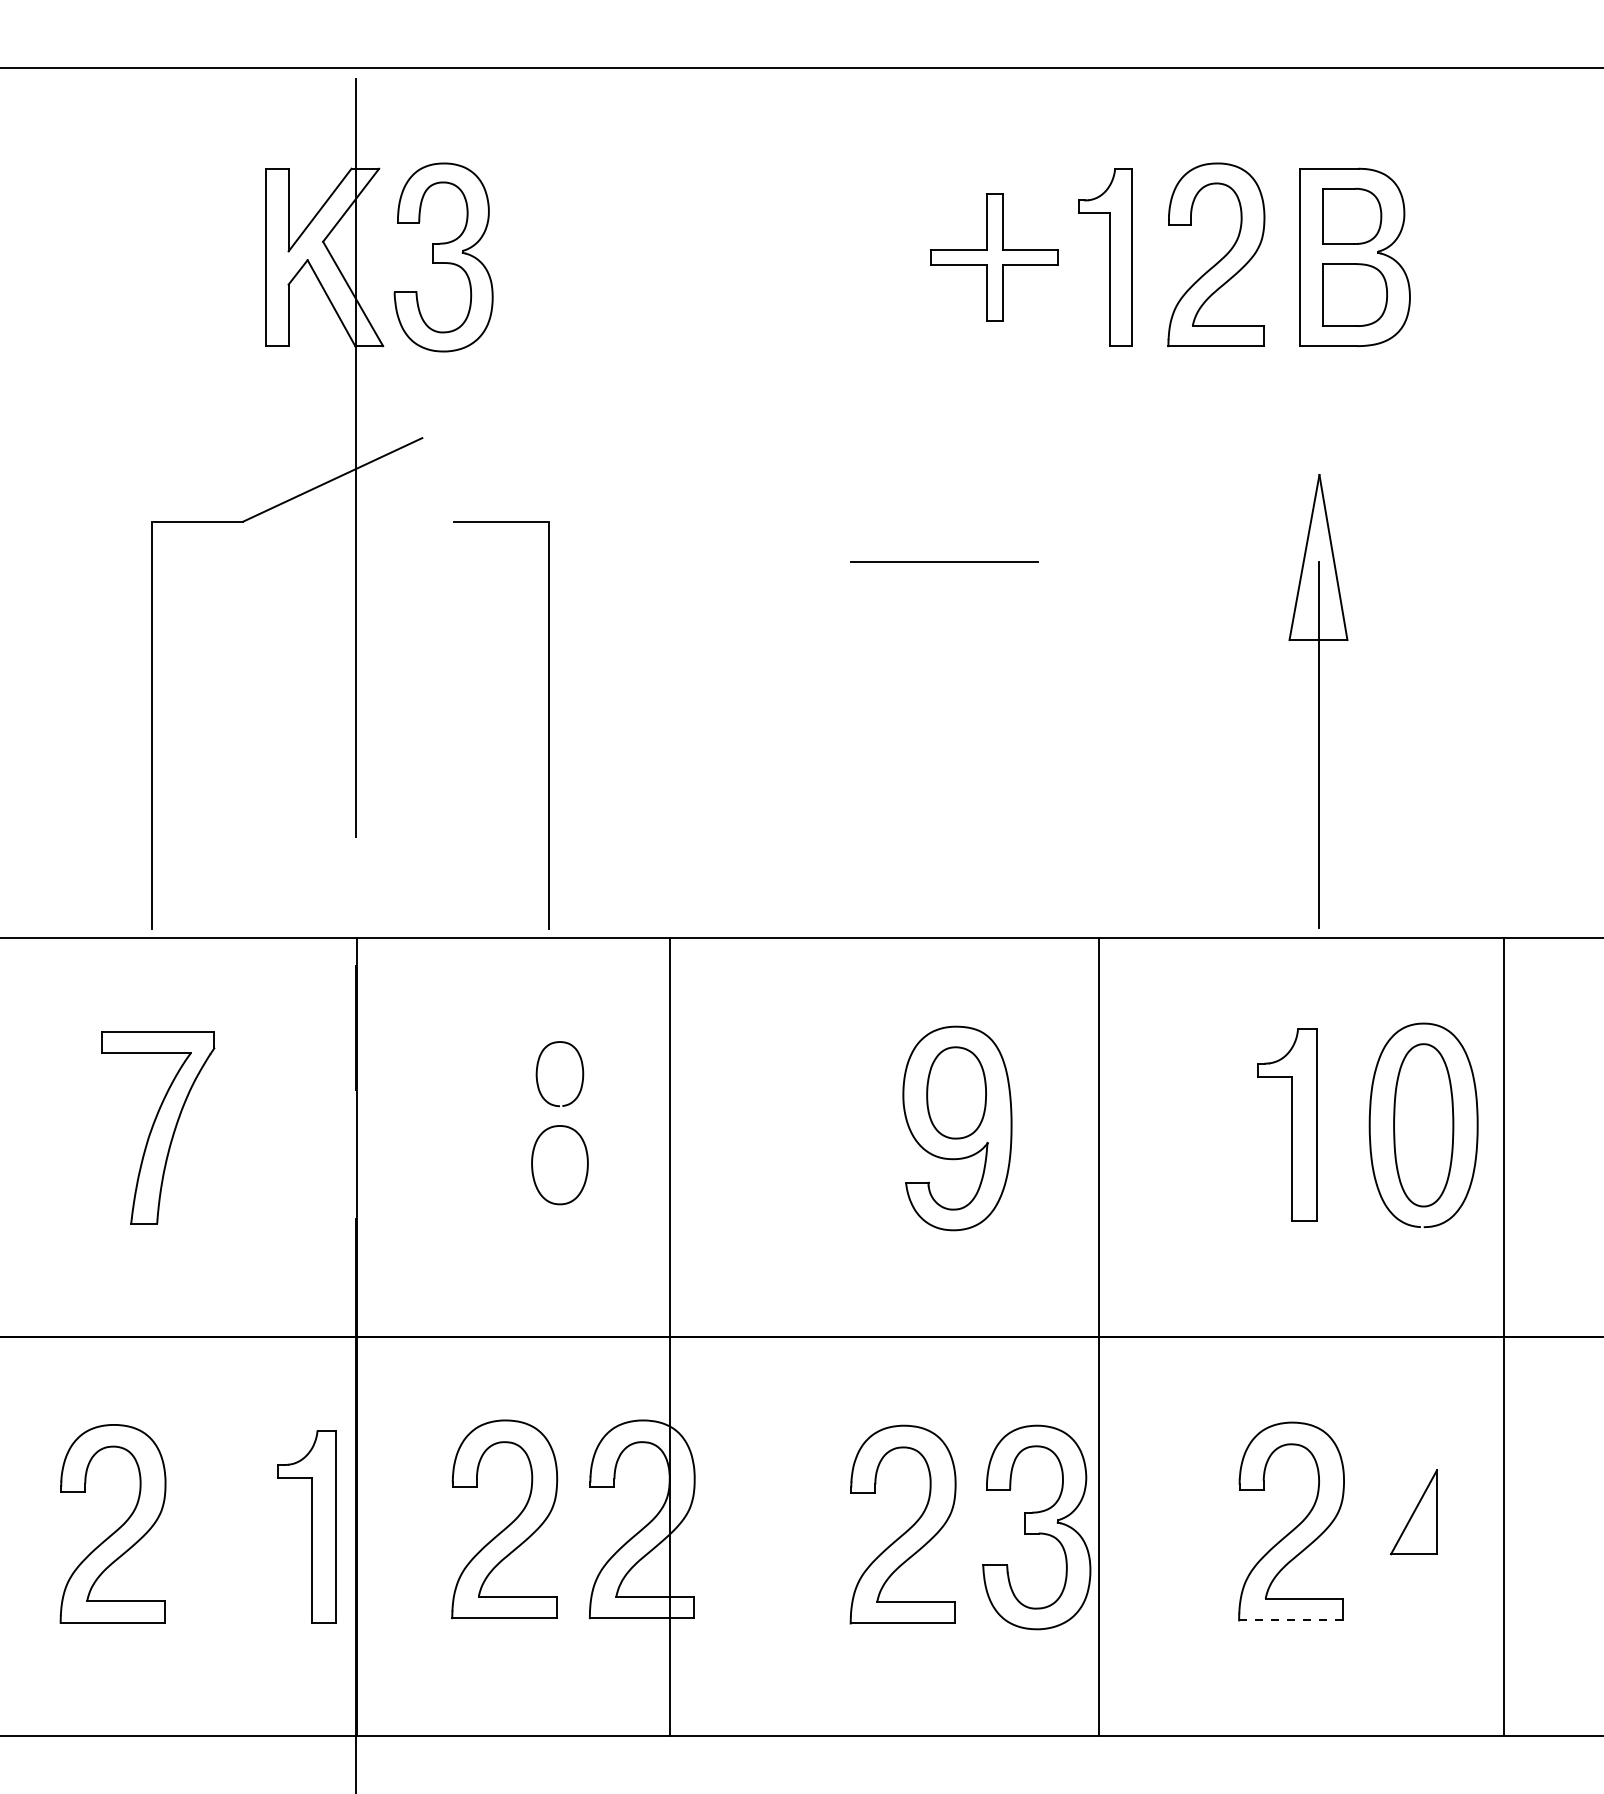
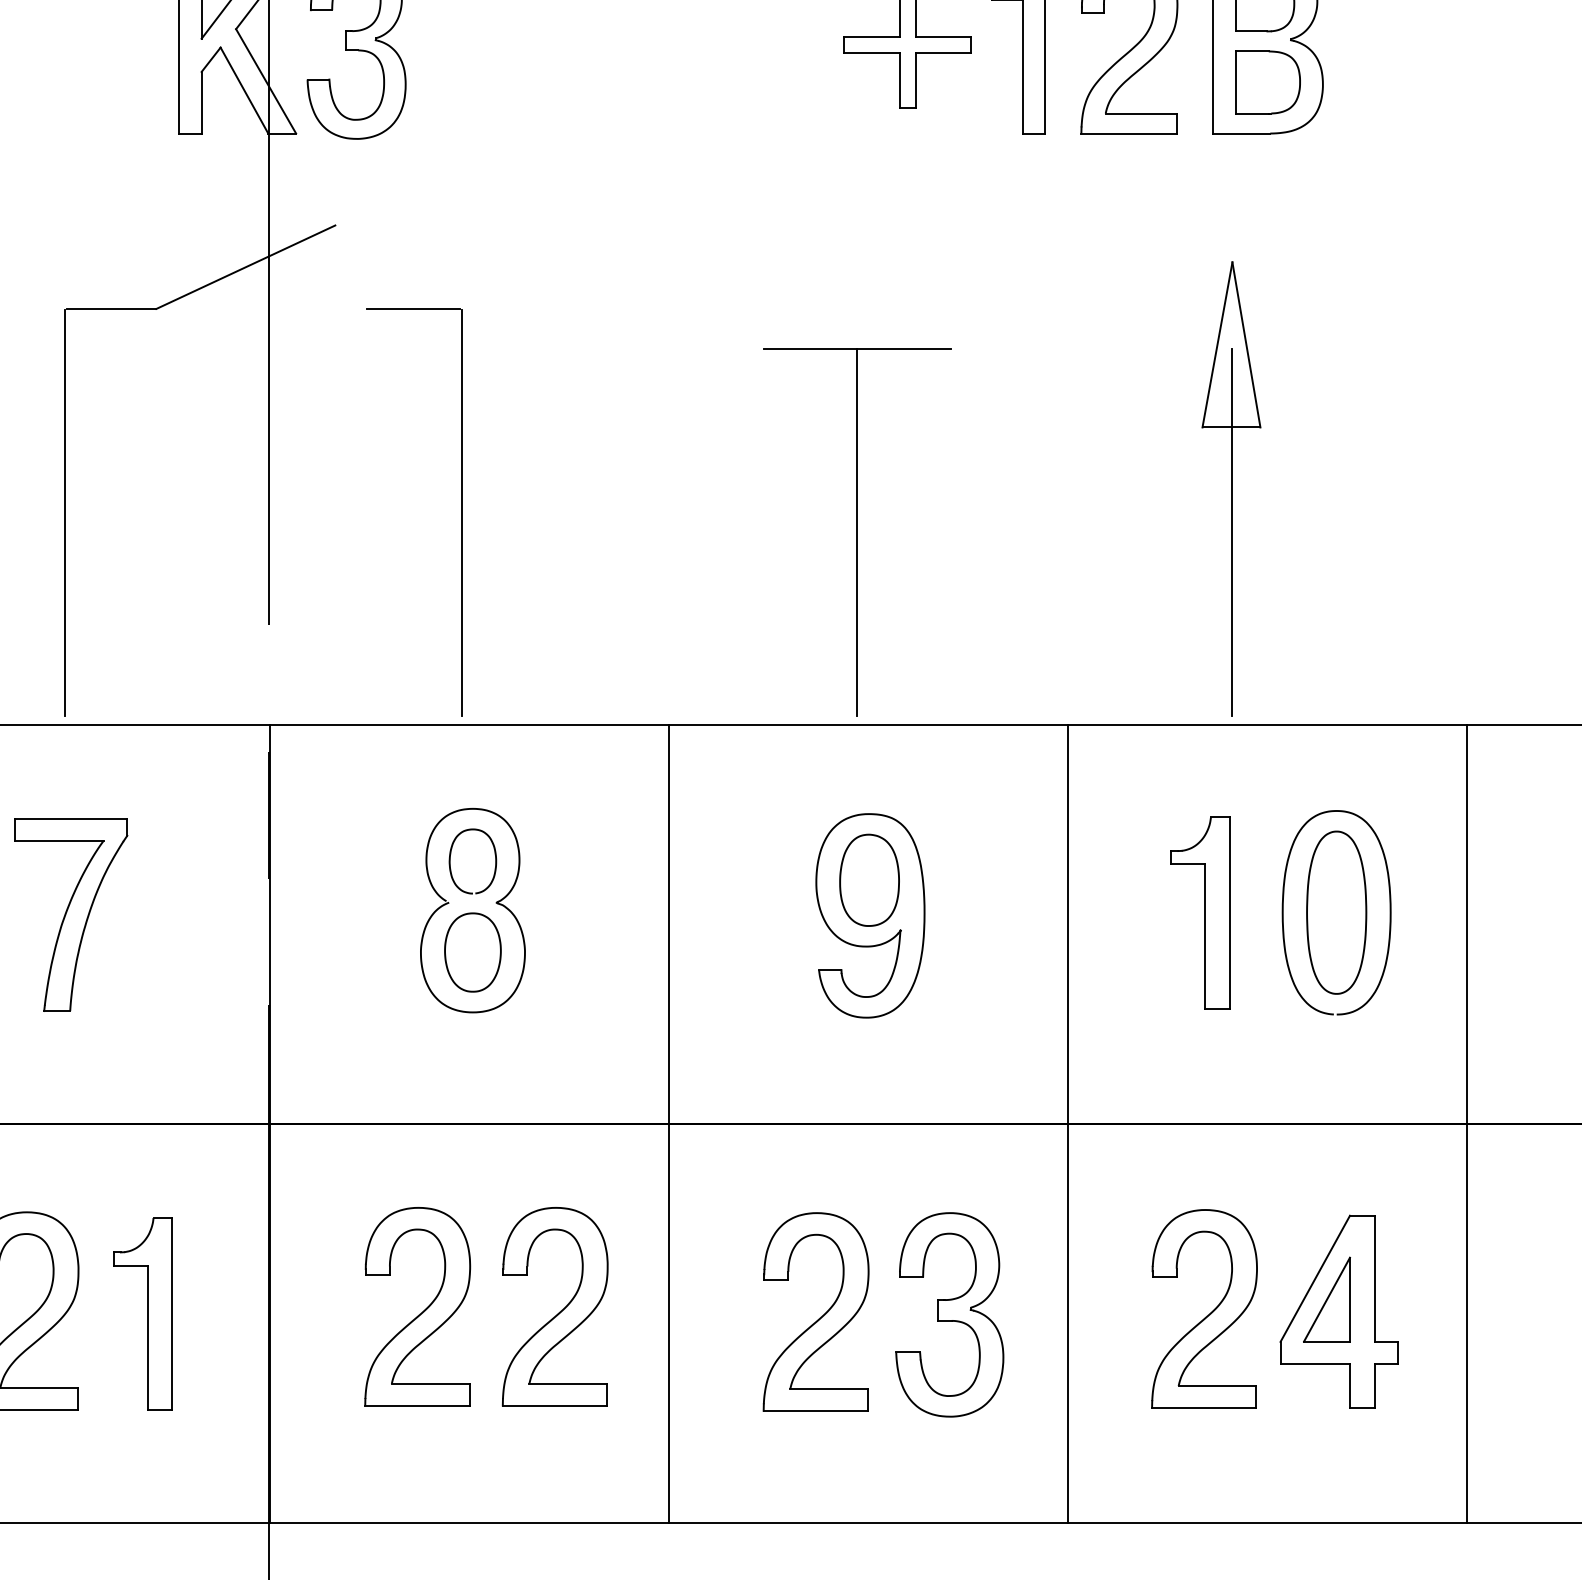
line: (944, 745) -> (857, 532), added
curve: (536, 1116) -> (449, 903), added
line: (669, 1336) -> (668, 1123), moved
line: (1098, 1336) -> (1067, 1123), moved
line: (1503, 1336) -> (1466, 1123), moved
part: (1425, 1523) -> (1338, 1310), added
part: (306, 1526) -> (142, 1313), moved
line: (1291, 1620) -> (1204, 1407), dashed -> solid

